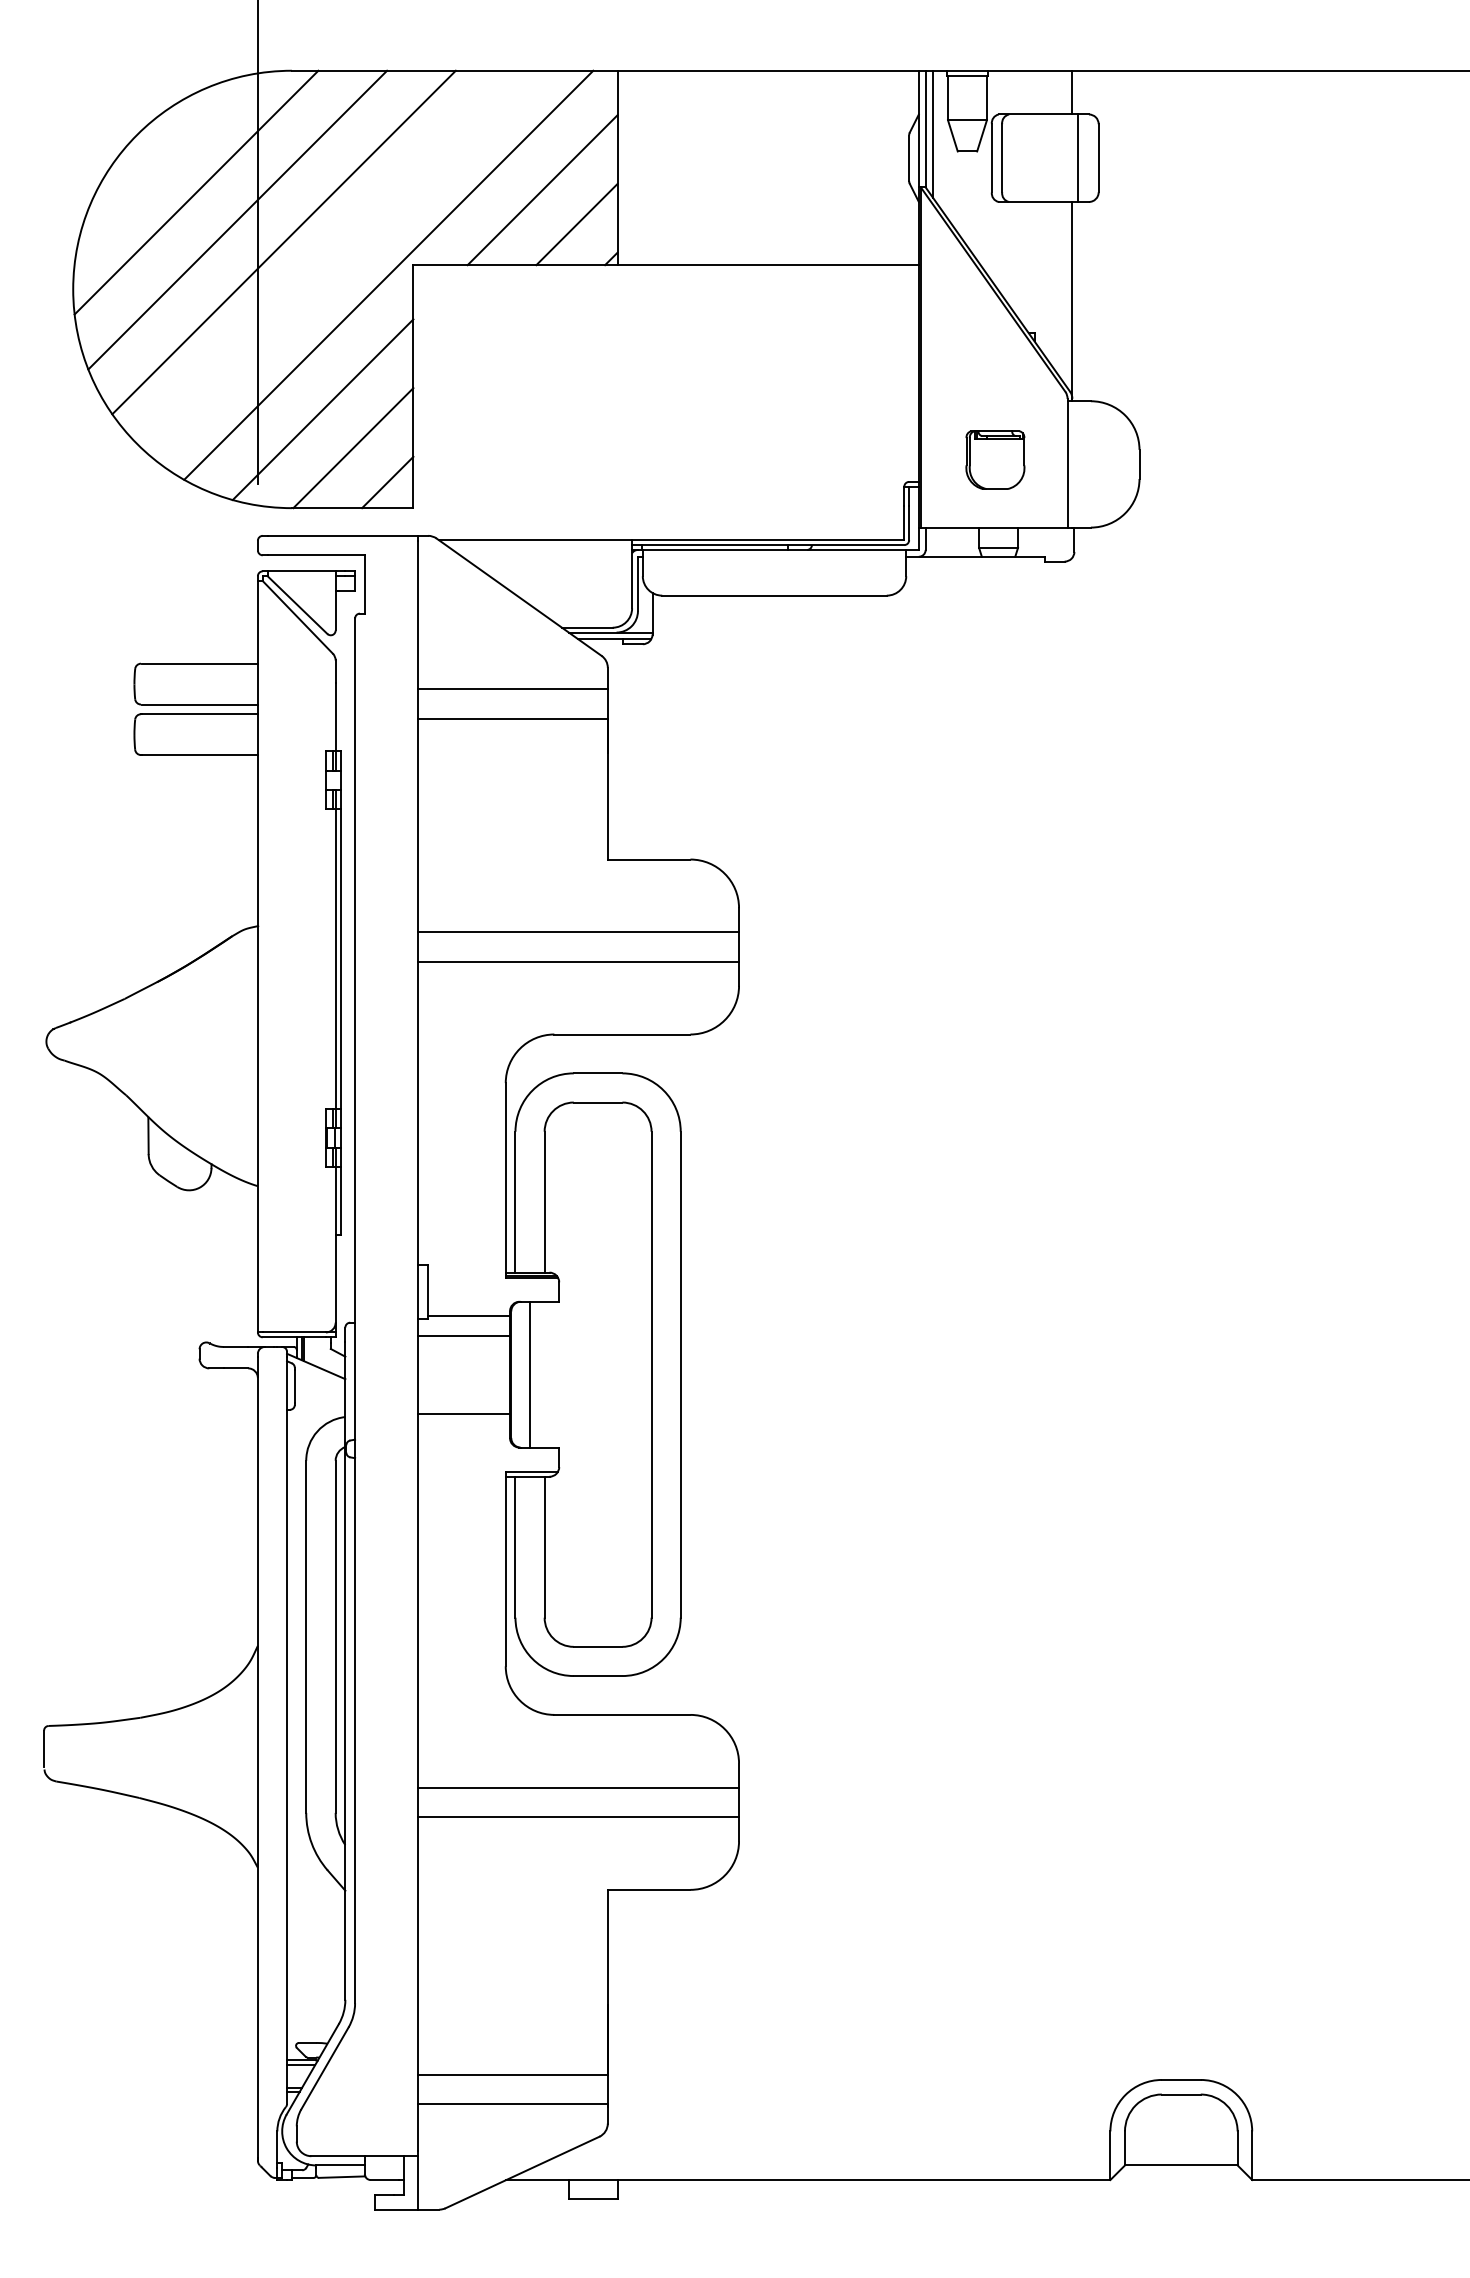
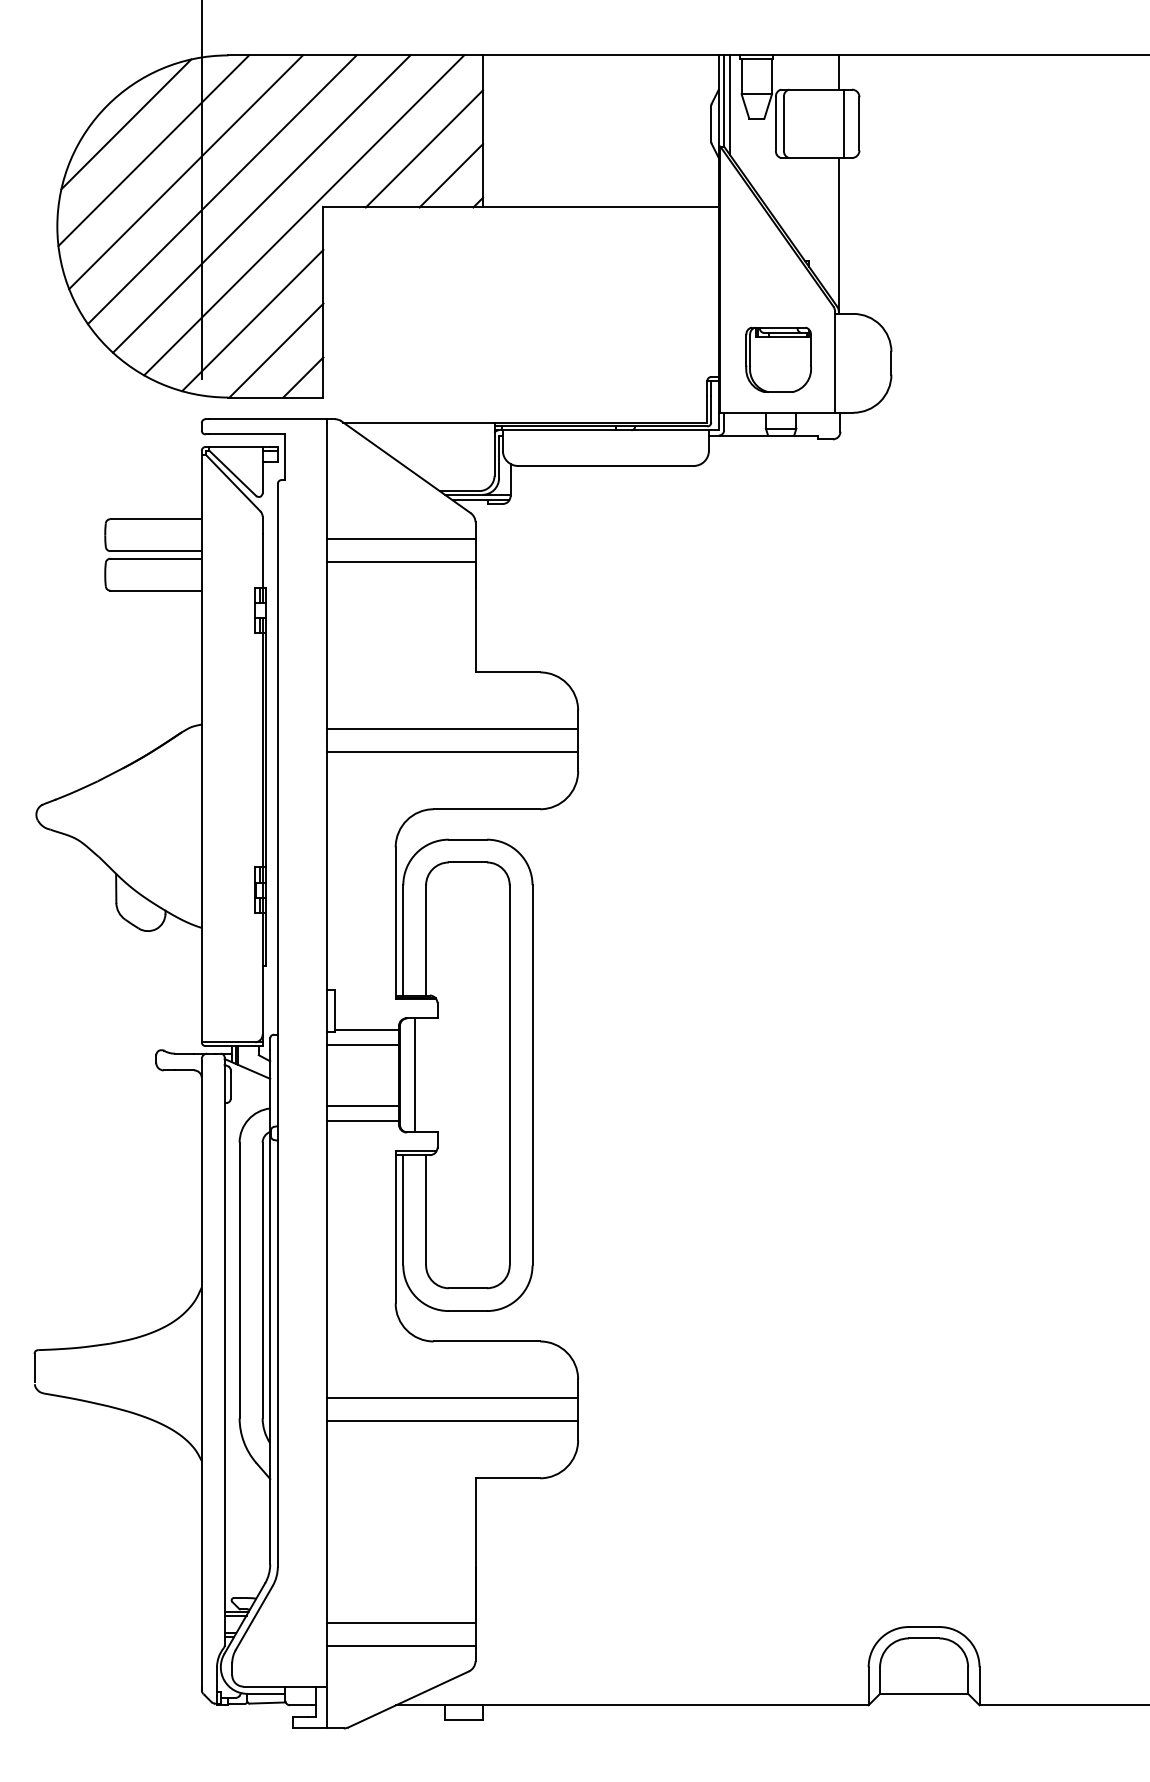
line: (161, 158) -> (126, 124), added
line: (334, 260) -> (261, 203), added
part: (995, 460) -> (778, 360), size x1.43
line: (464, 1433) -> (363, 1121), added

